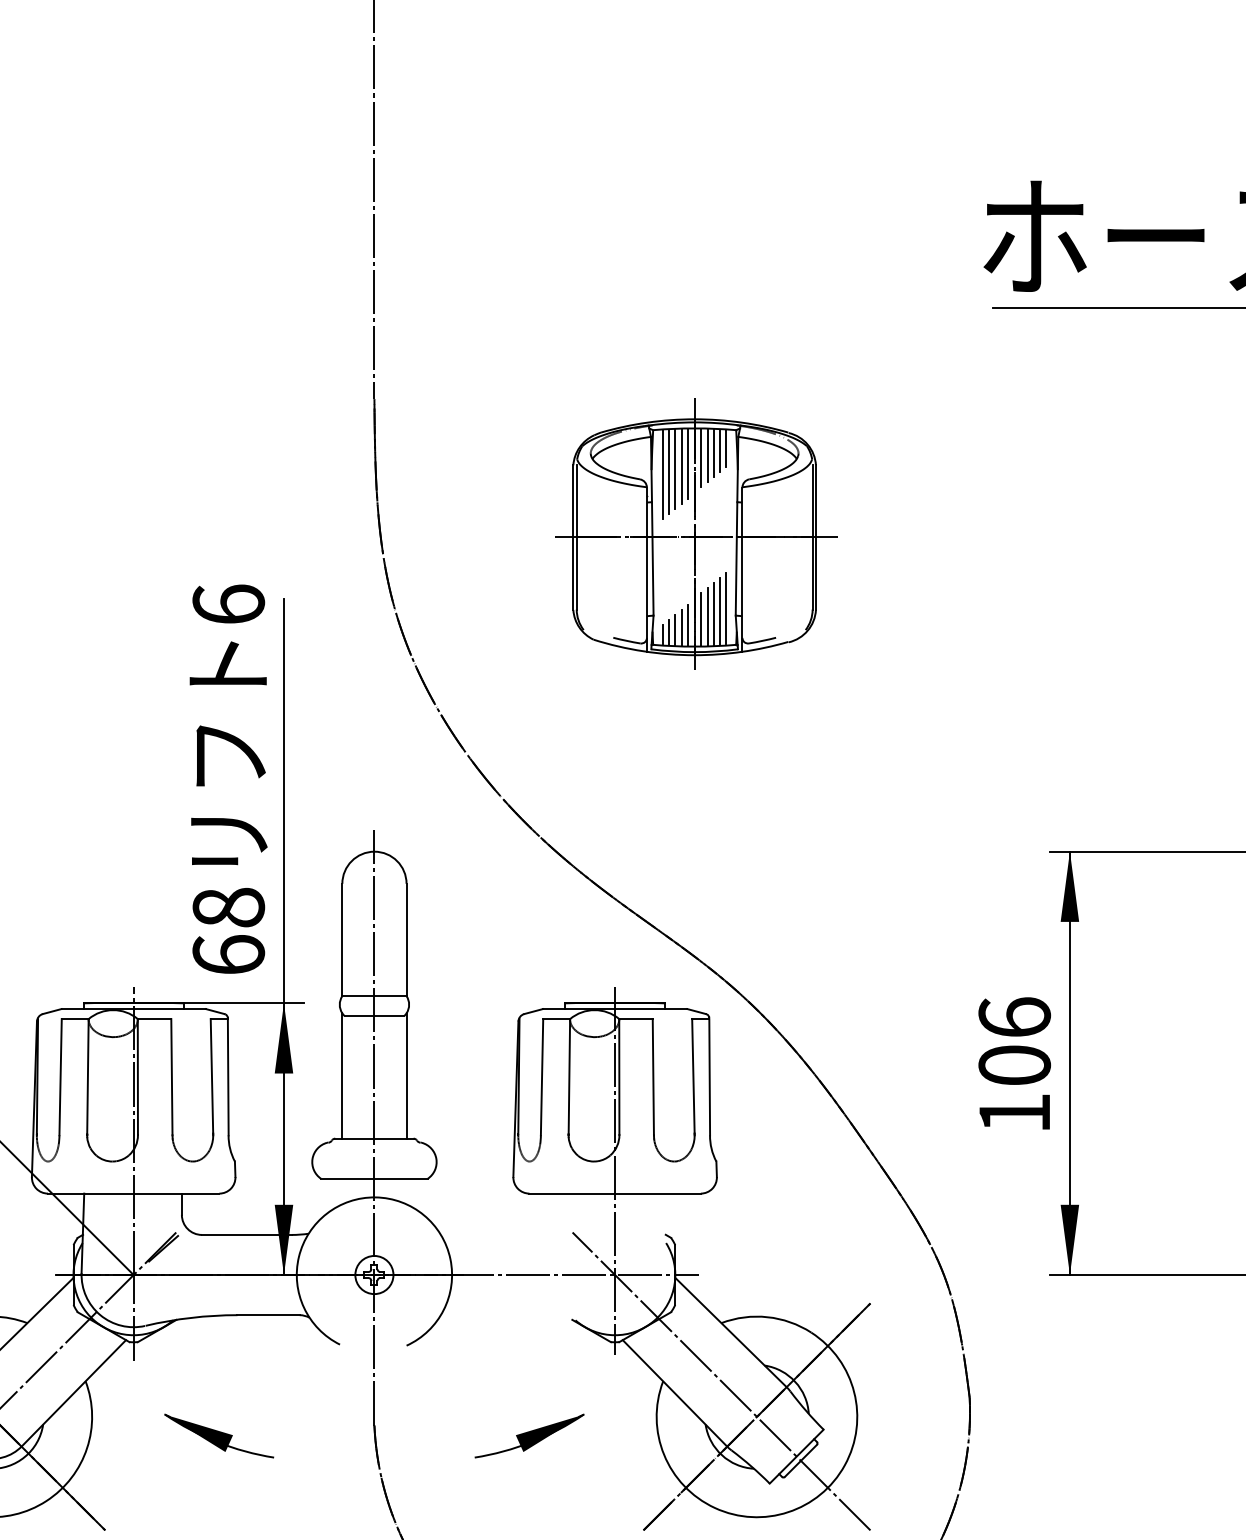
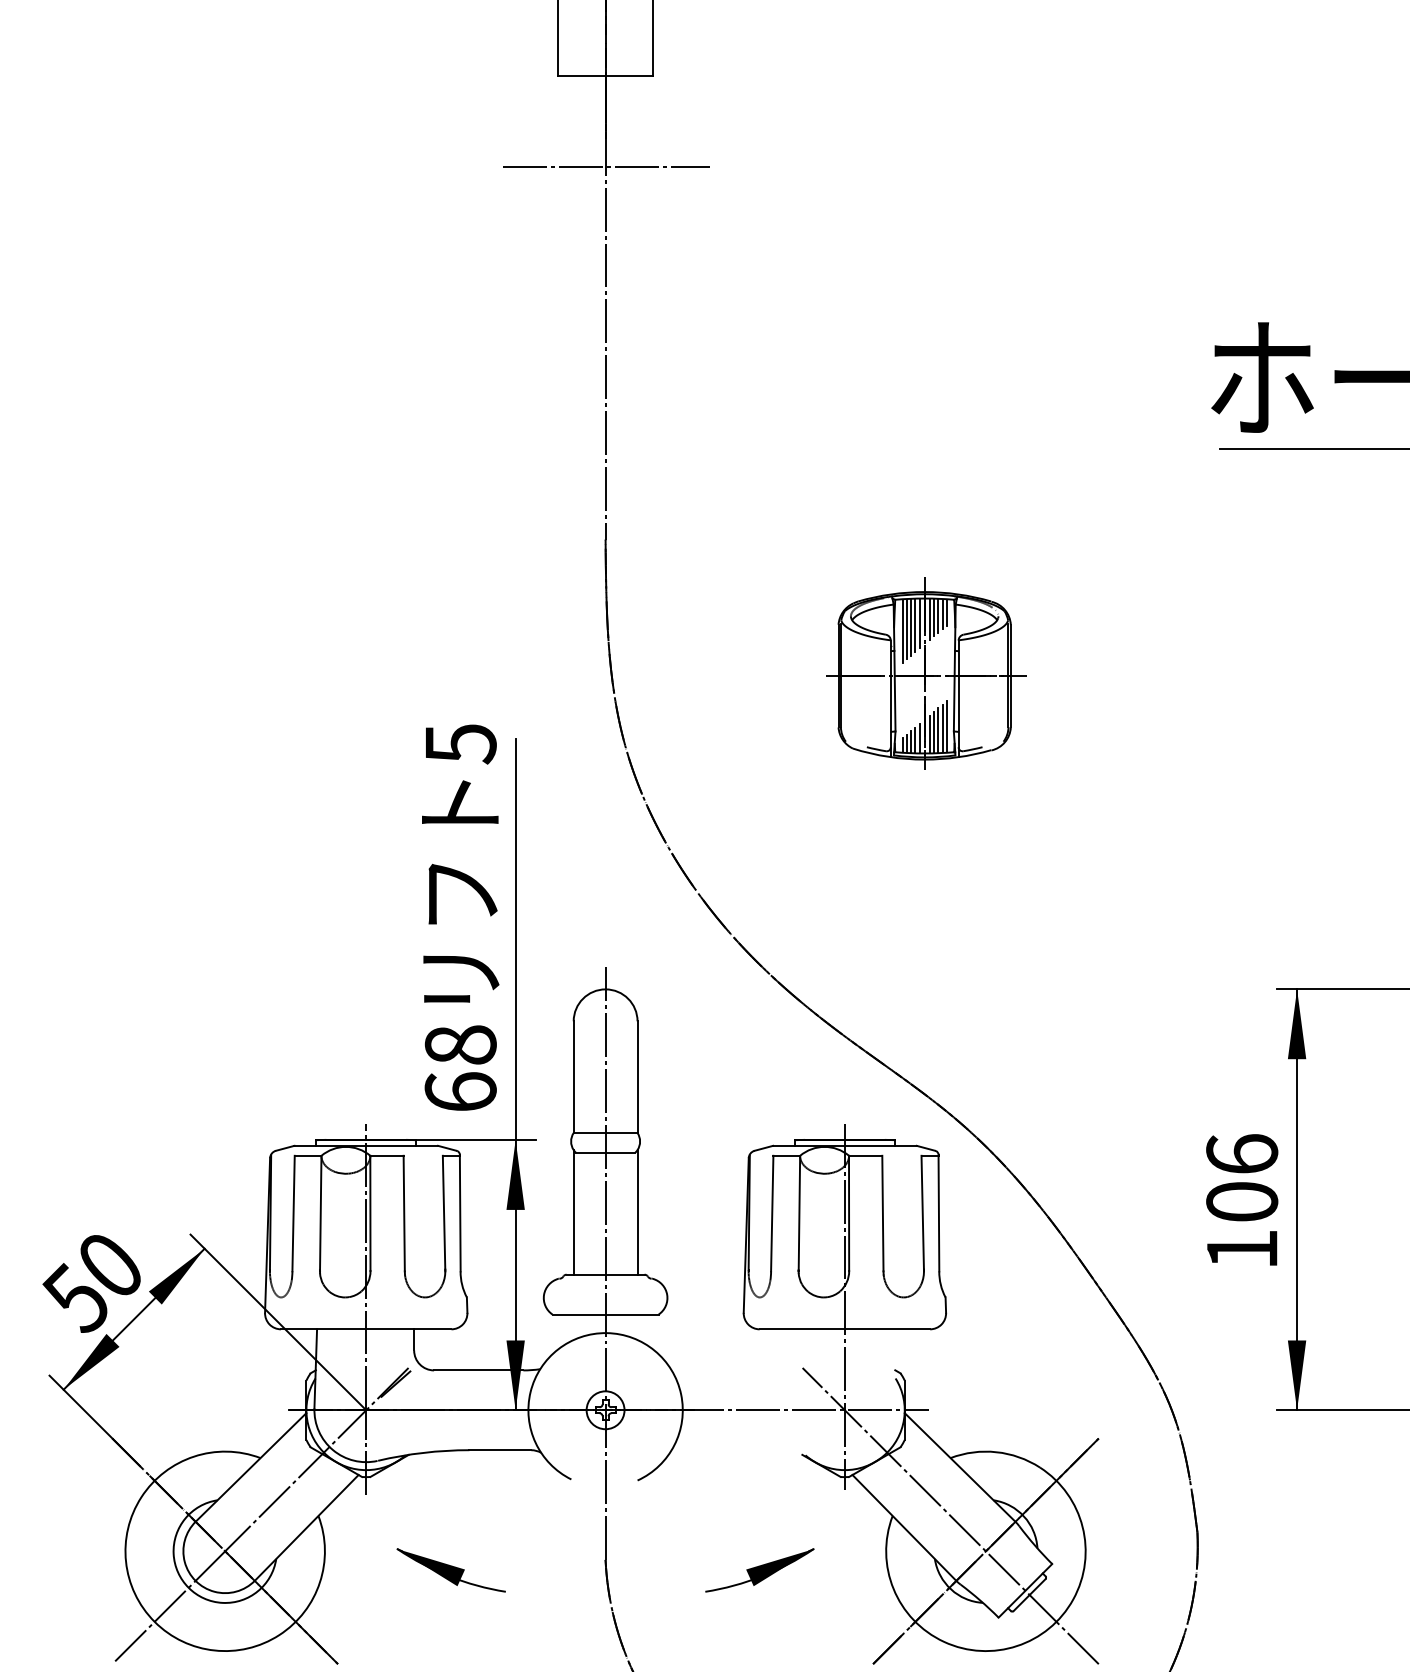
line: (375, 25) -> (606, 167), added
part: (697, 533) -> (926, 673), size x0.71
text: (228, 604) -> (460, 743), 6 -> 5

